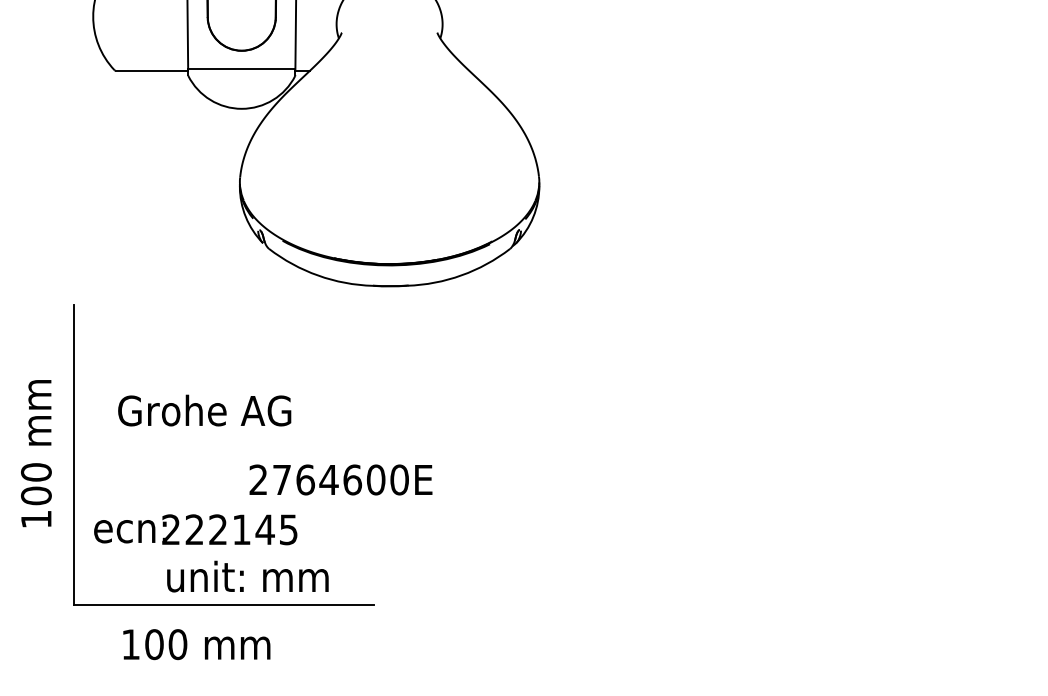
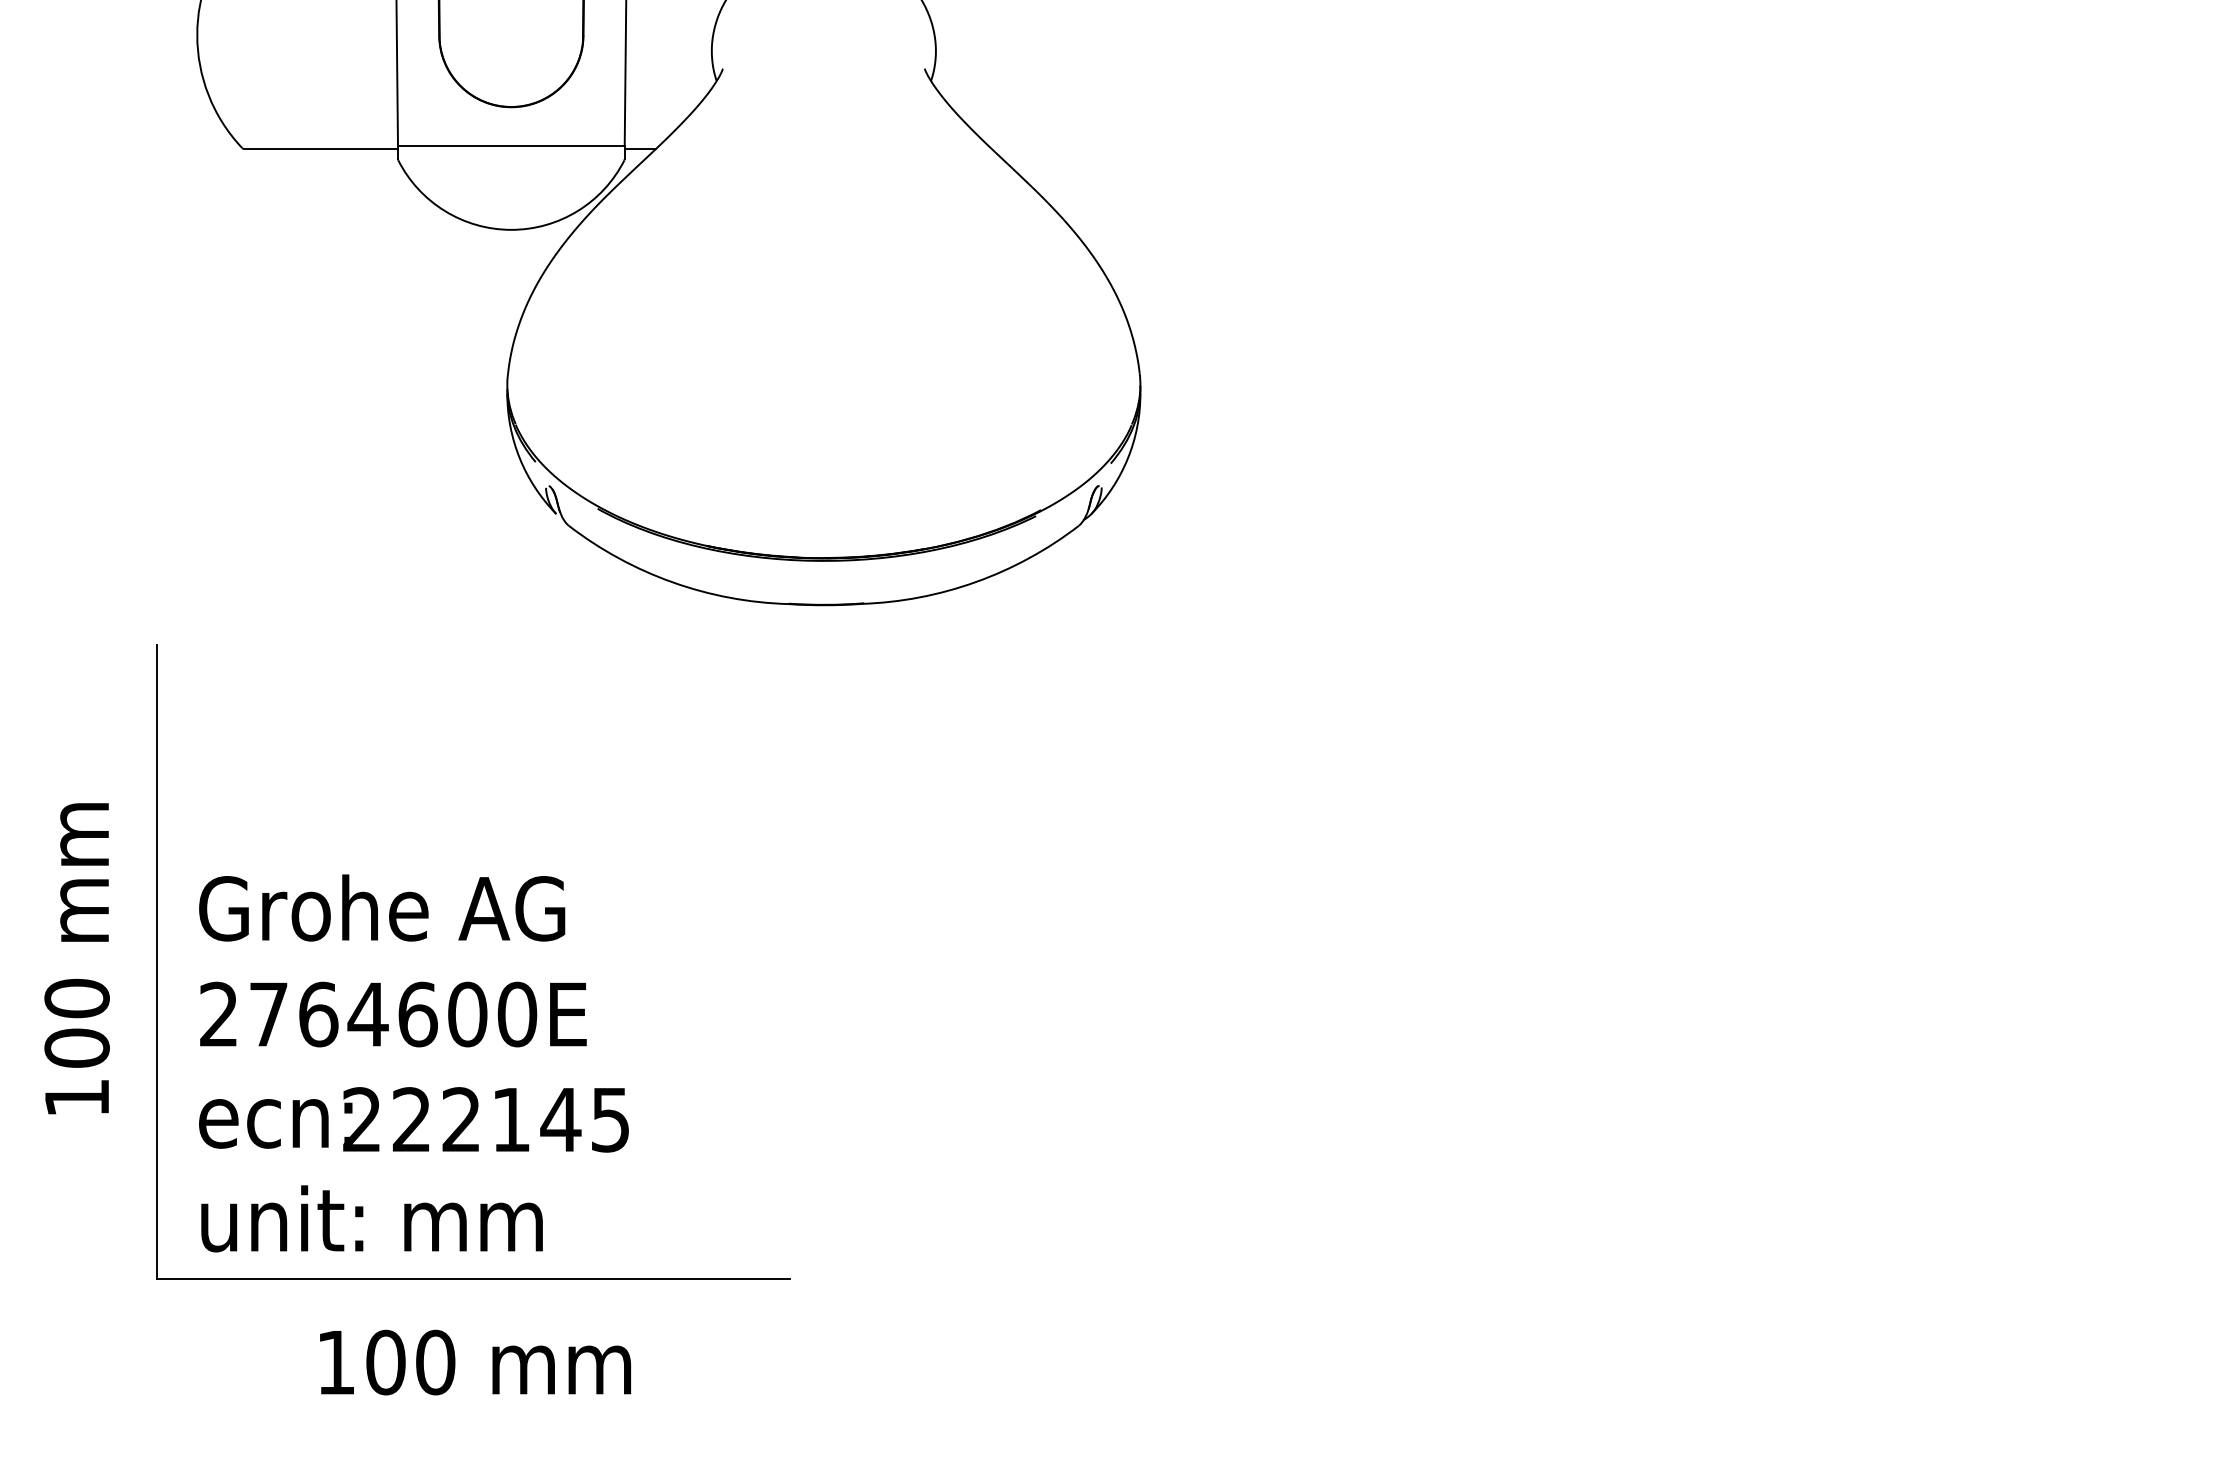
text: (204, 410) -> (381, 907), moved
text: (340, 479) -> (392, 1013), moved
text: (247, 576) -> (371, 1218), moved
text: (196, 644) -> (474, 1362), moved

